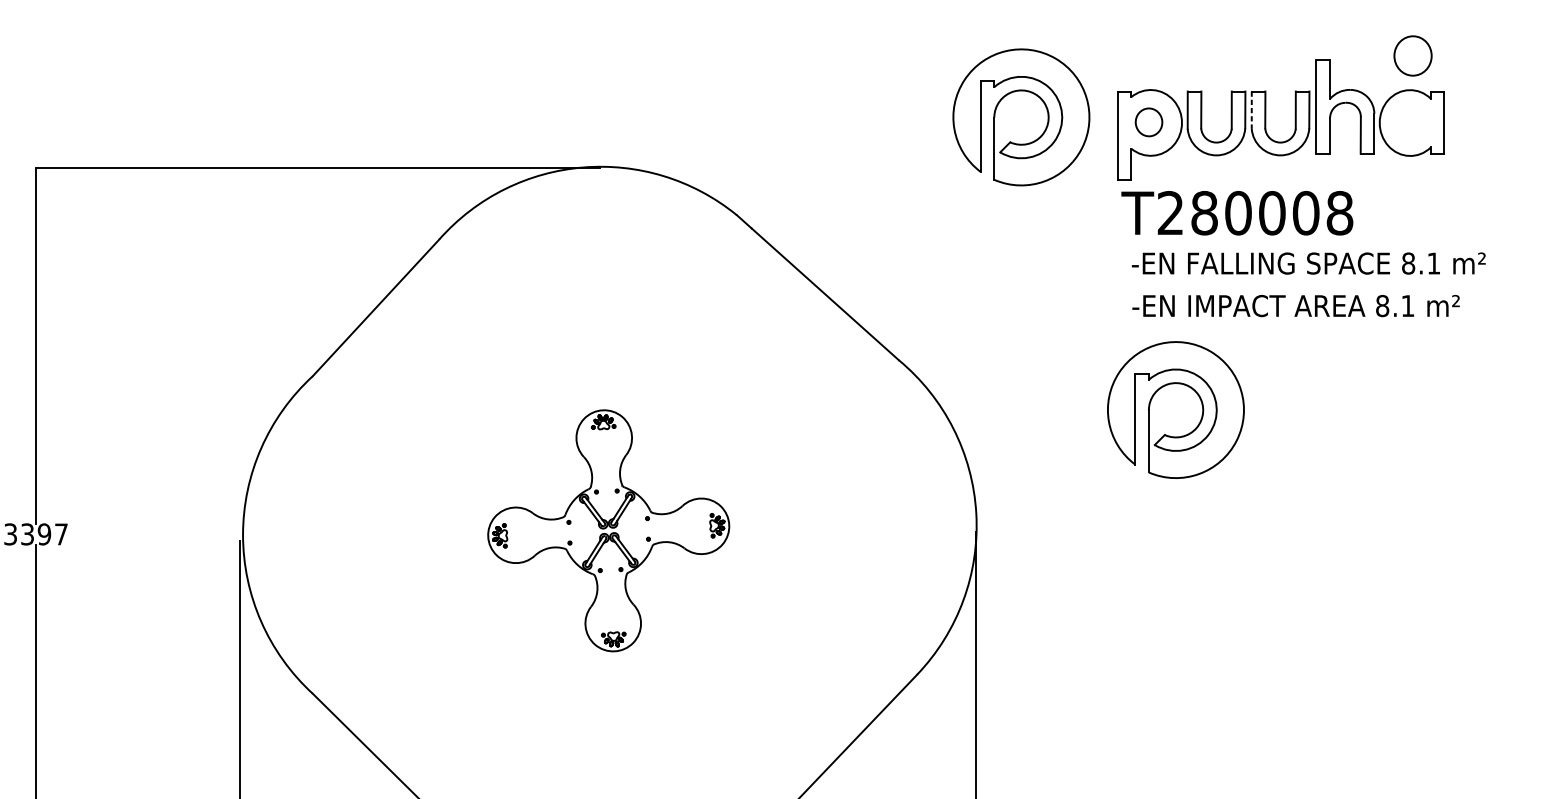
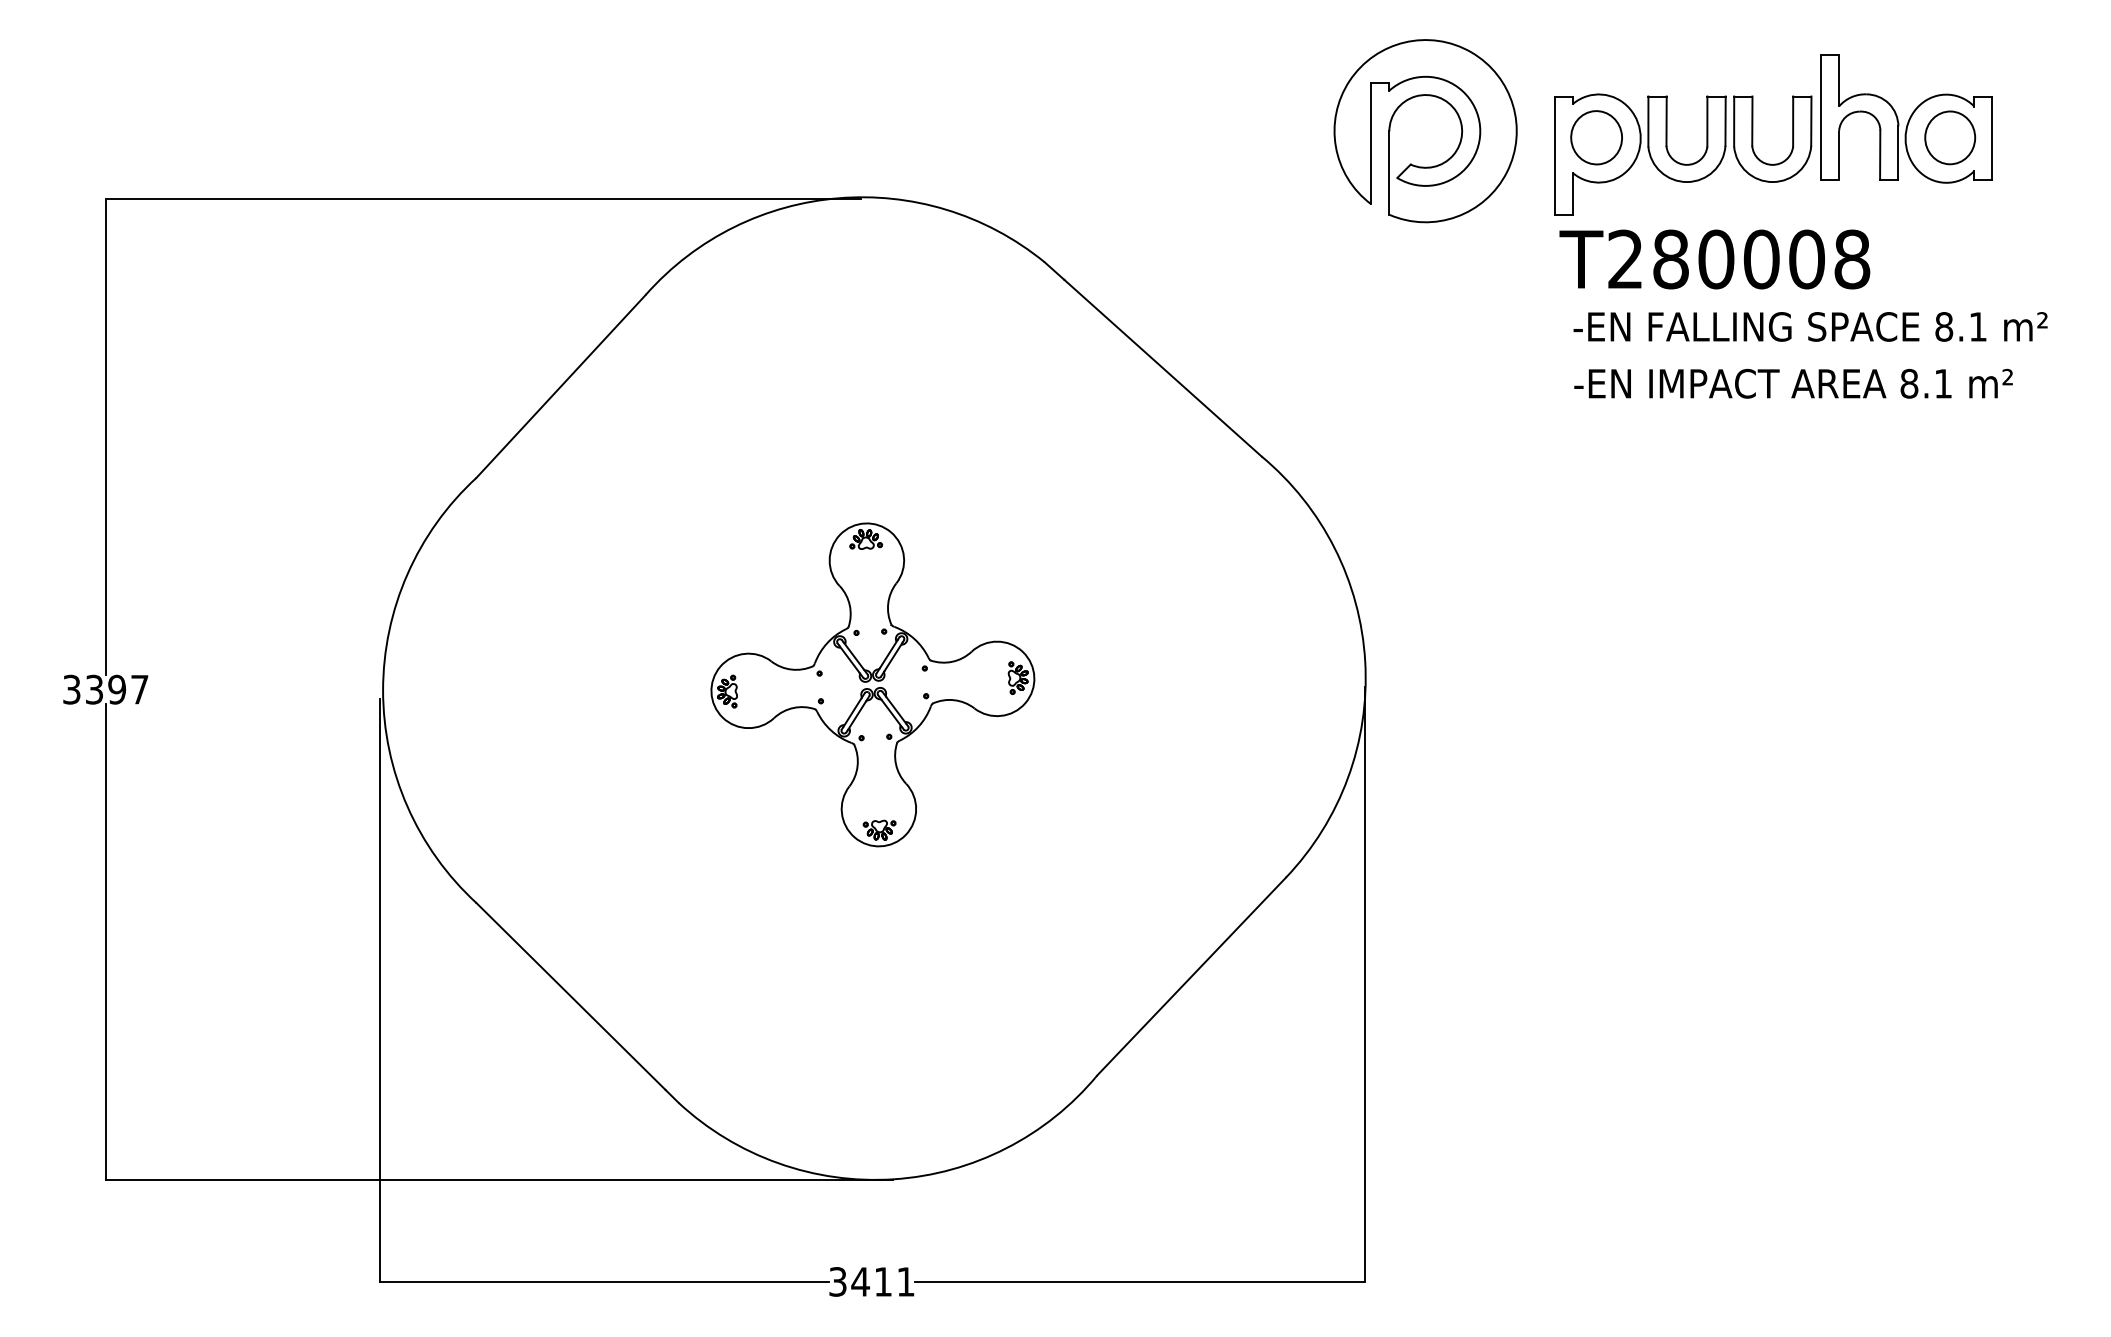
part: (1413, 55) -> (1950, 137), moved
line: (1252, 110) -> (1734, 122), dashed -> solid
part: (1148, 122) -> (1596, 137), size x1.43
part: (1175, 410) -> (1632, 523), removed

